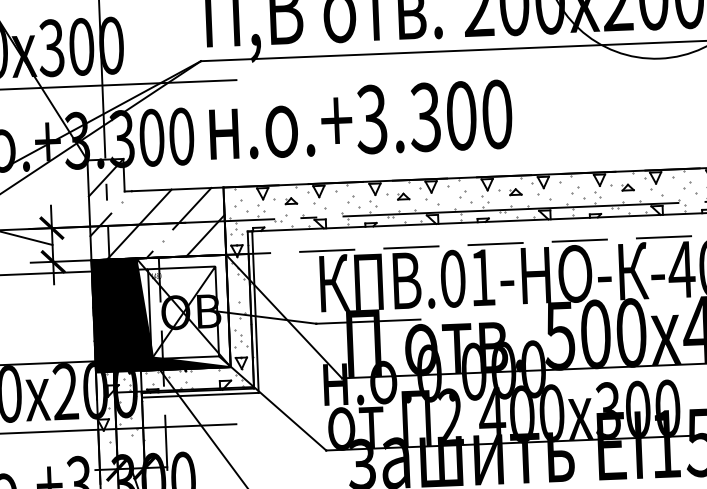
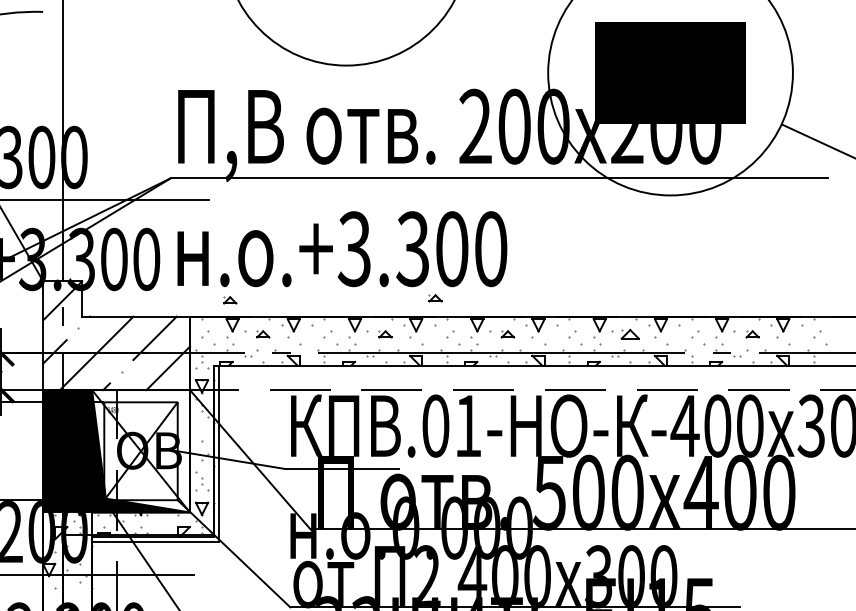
part: (448, 161) -> (435, 298), added
part: (260, 171) -> (230, 300), added
part: (628, 187) -> (630, 334), size x1.4

